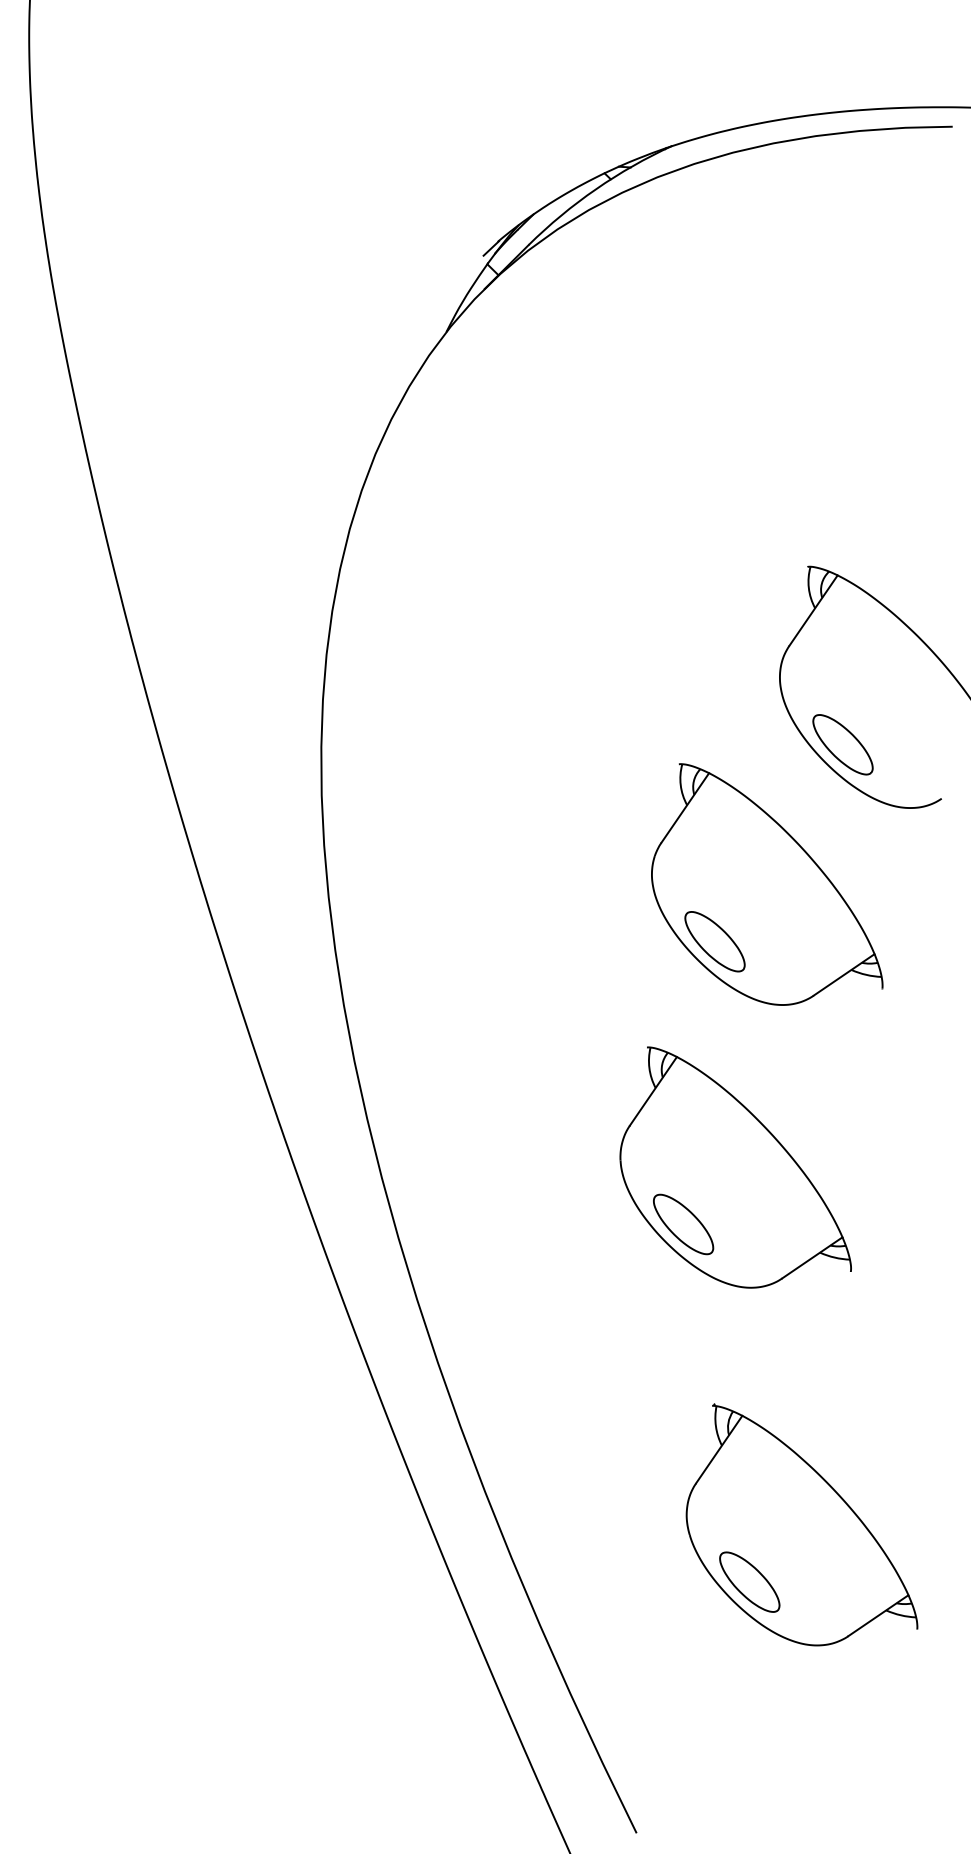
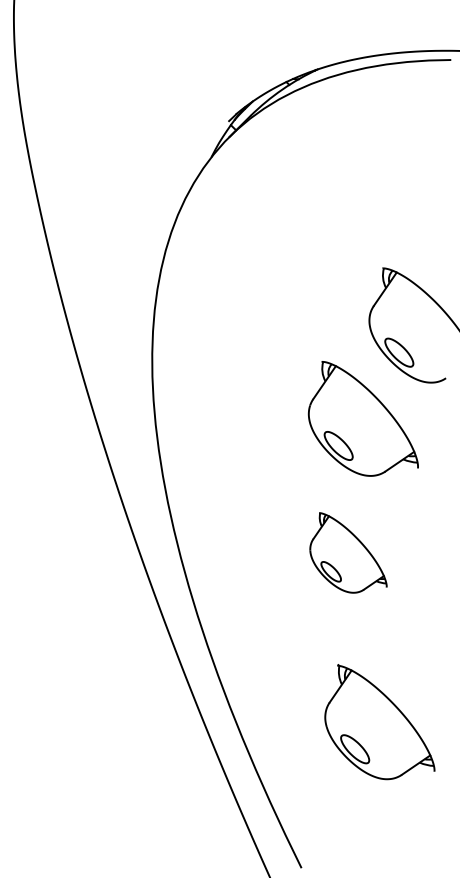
part: (735, 1166) -> (348, 552), size x0.7

